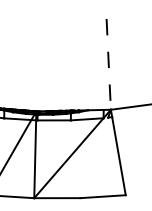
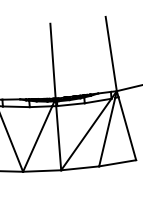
line: (37, 64) -> (52, 60), added
line: (108, 64) -> (111, 54), dashed -> solid
line: (94, 157) -> (107, 131), added

